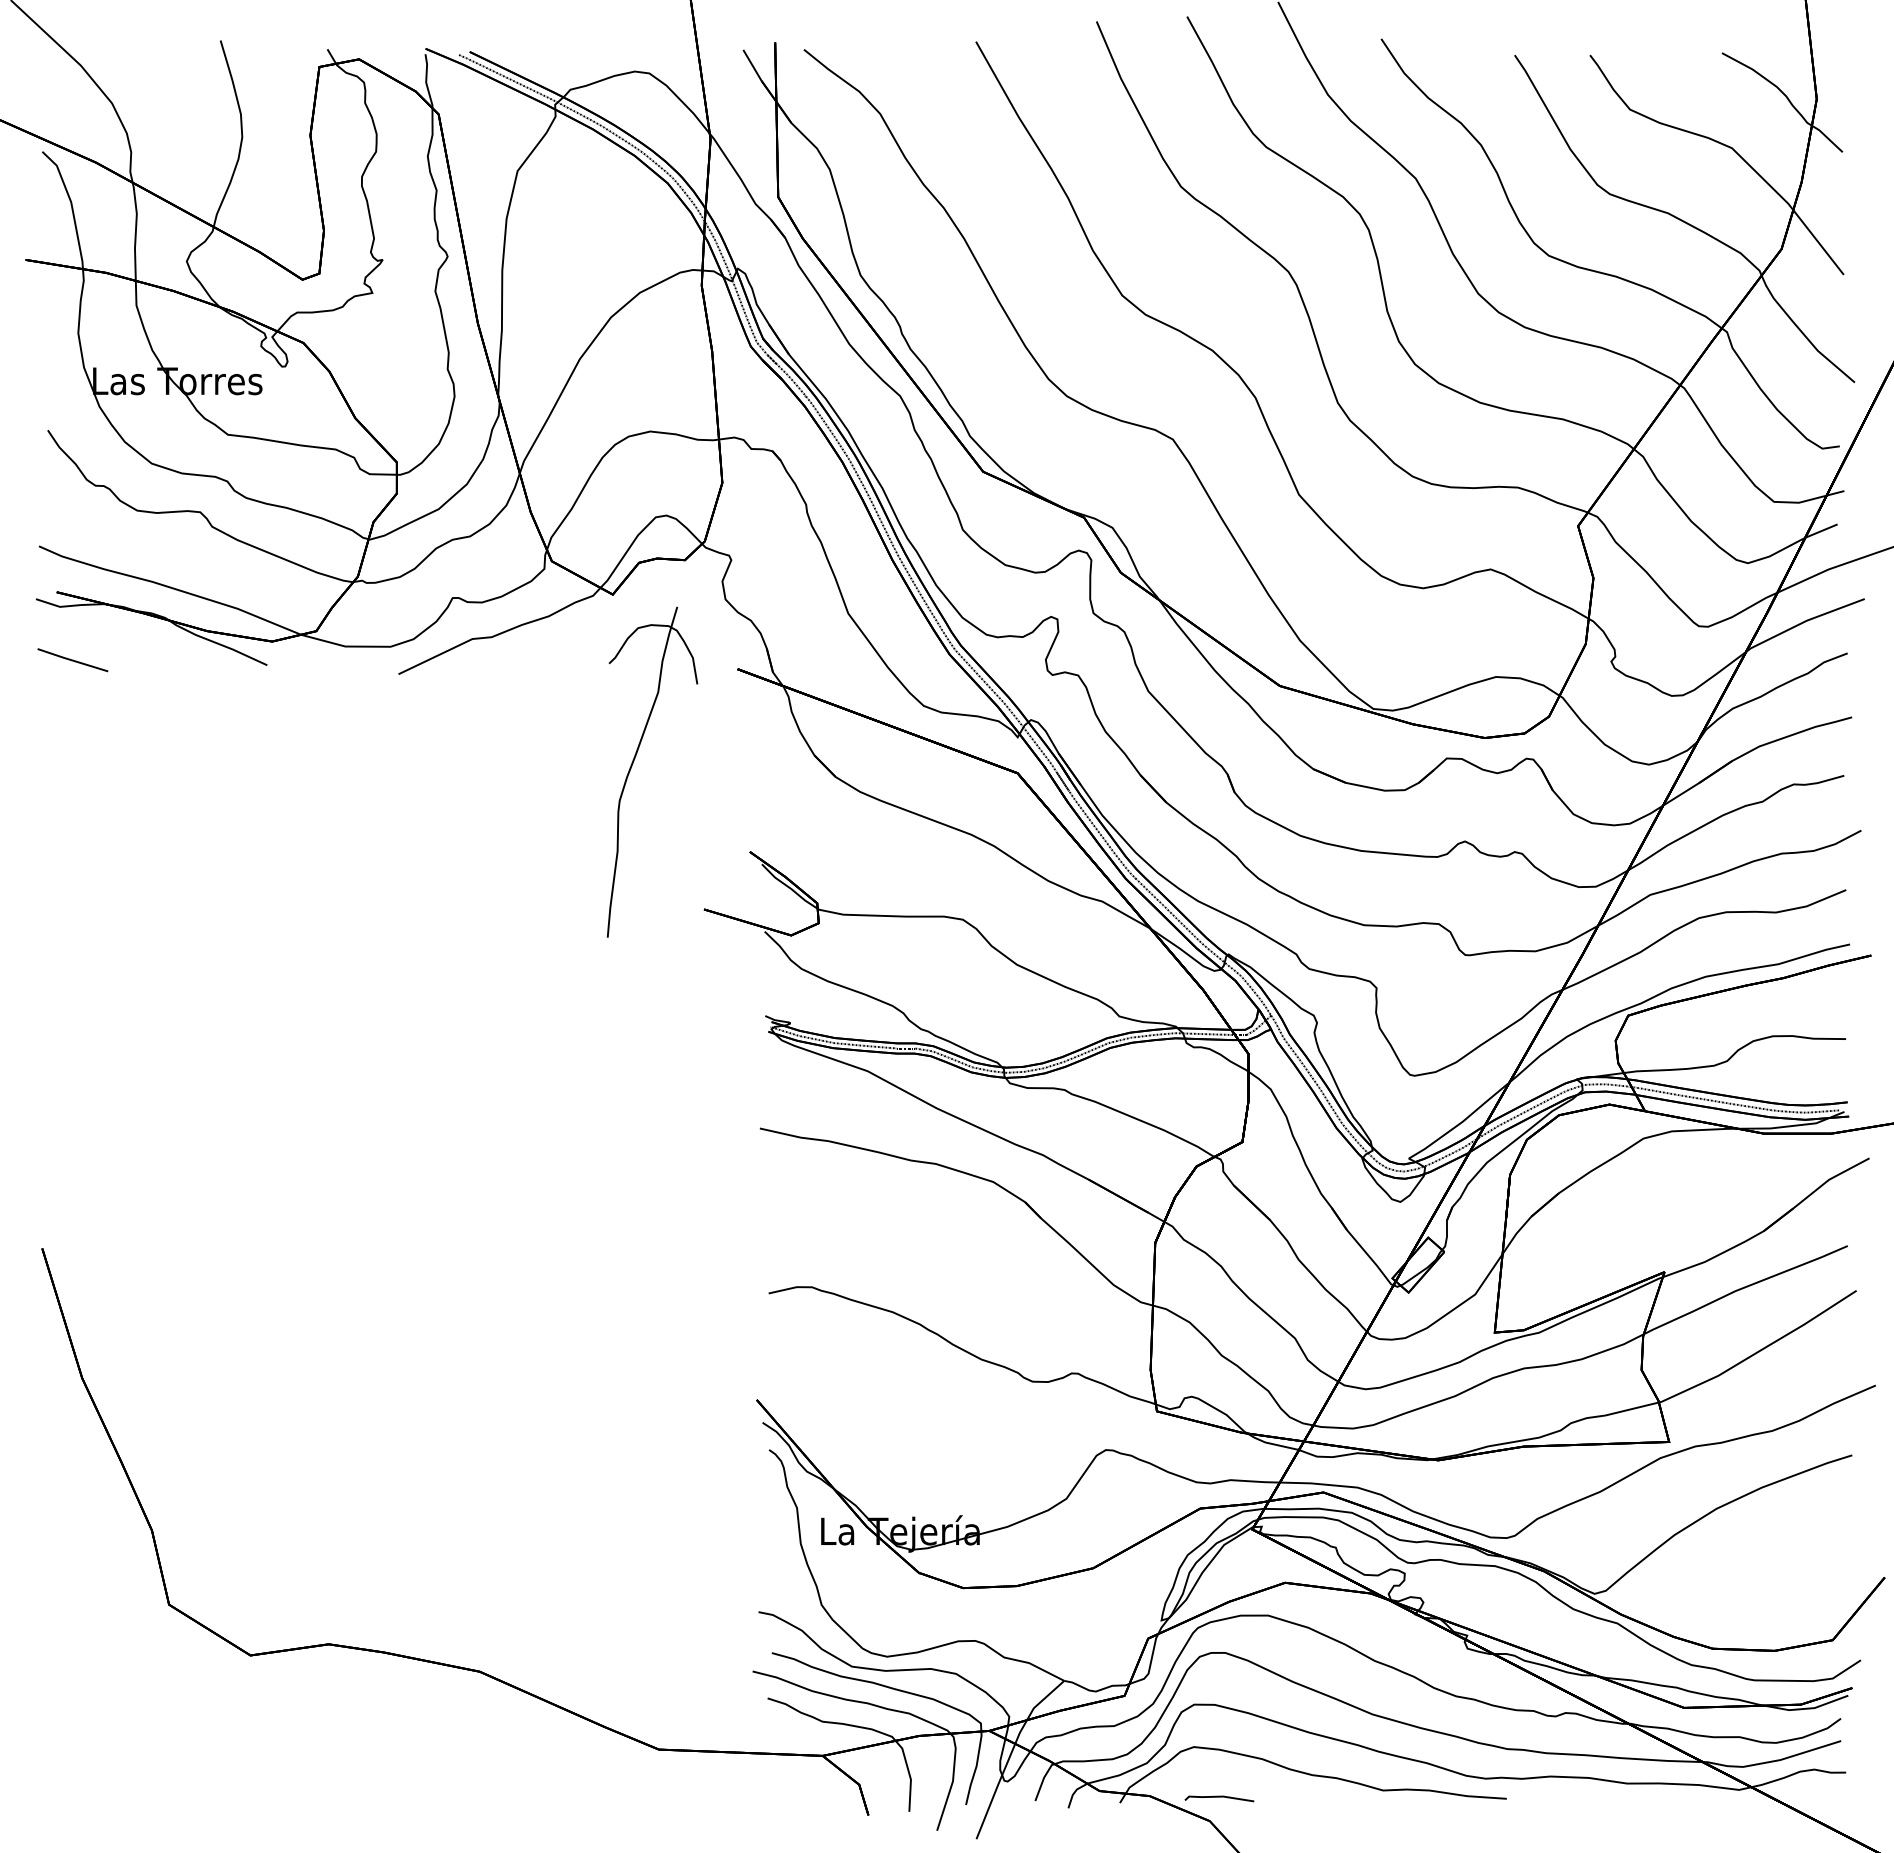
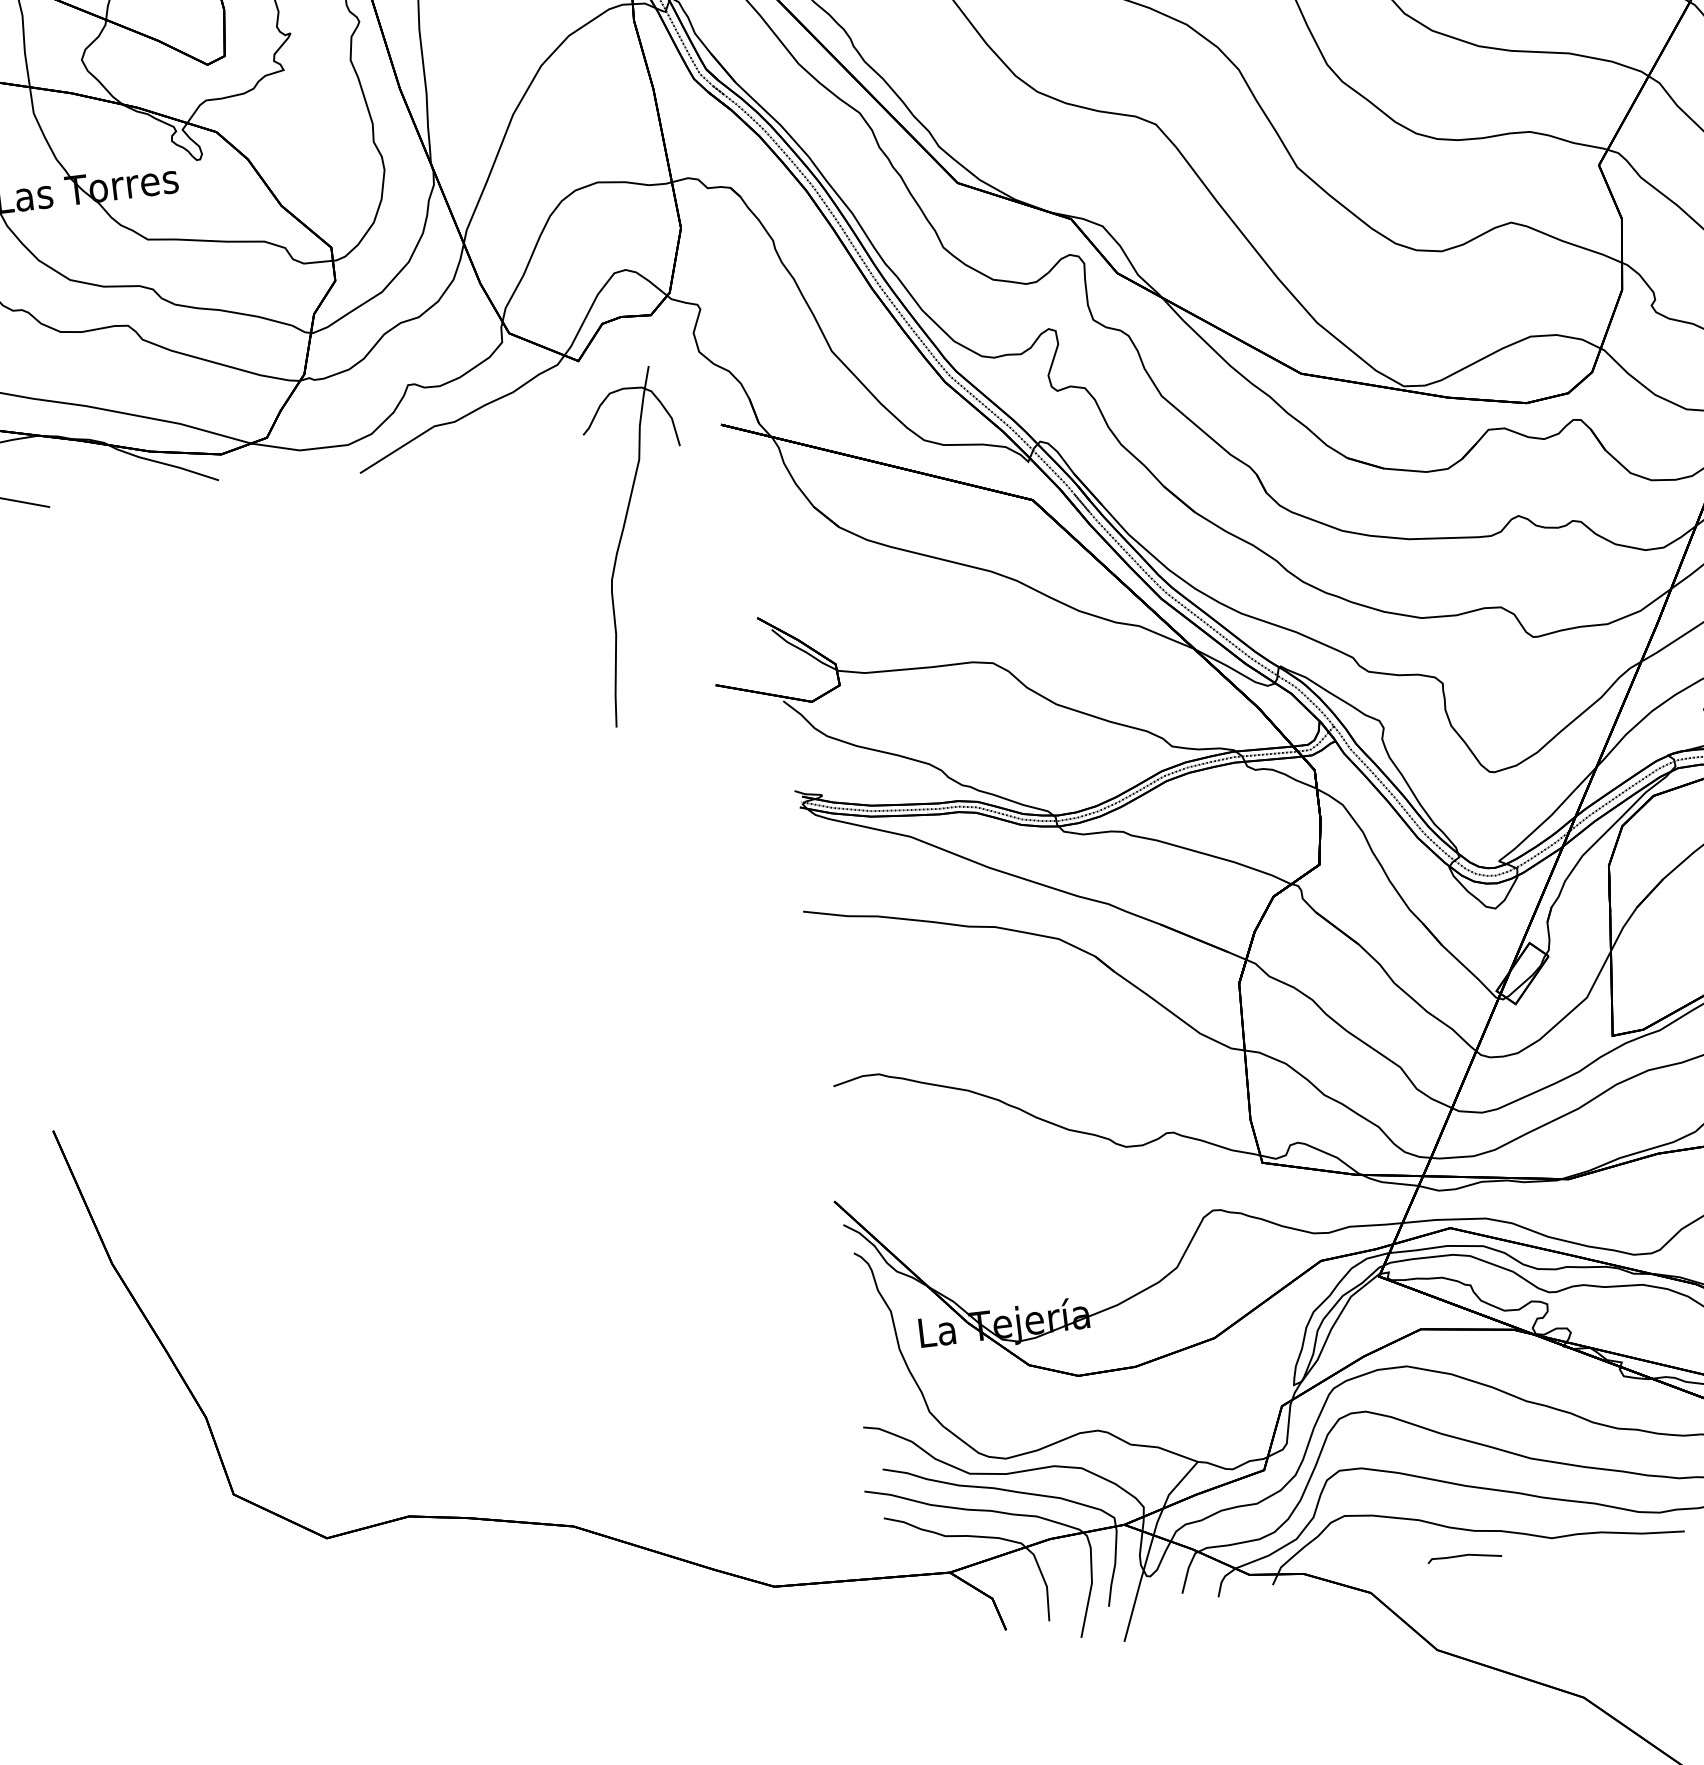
line: (1219, 1797) -> (1464, 1556), moved

